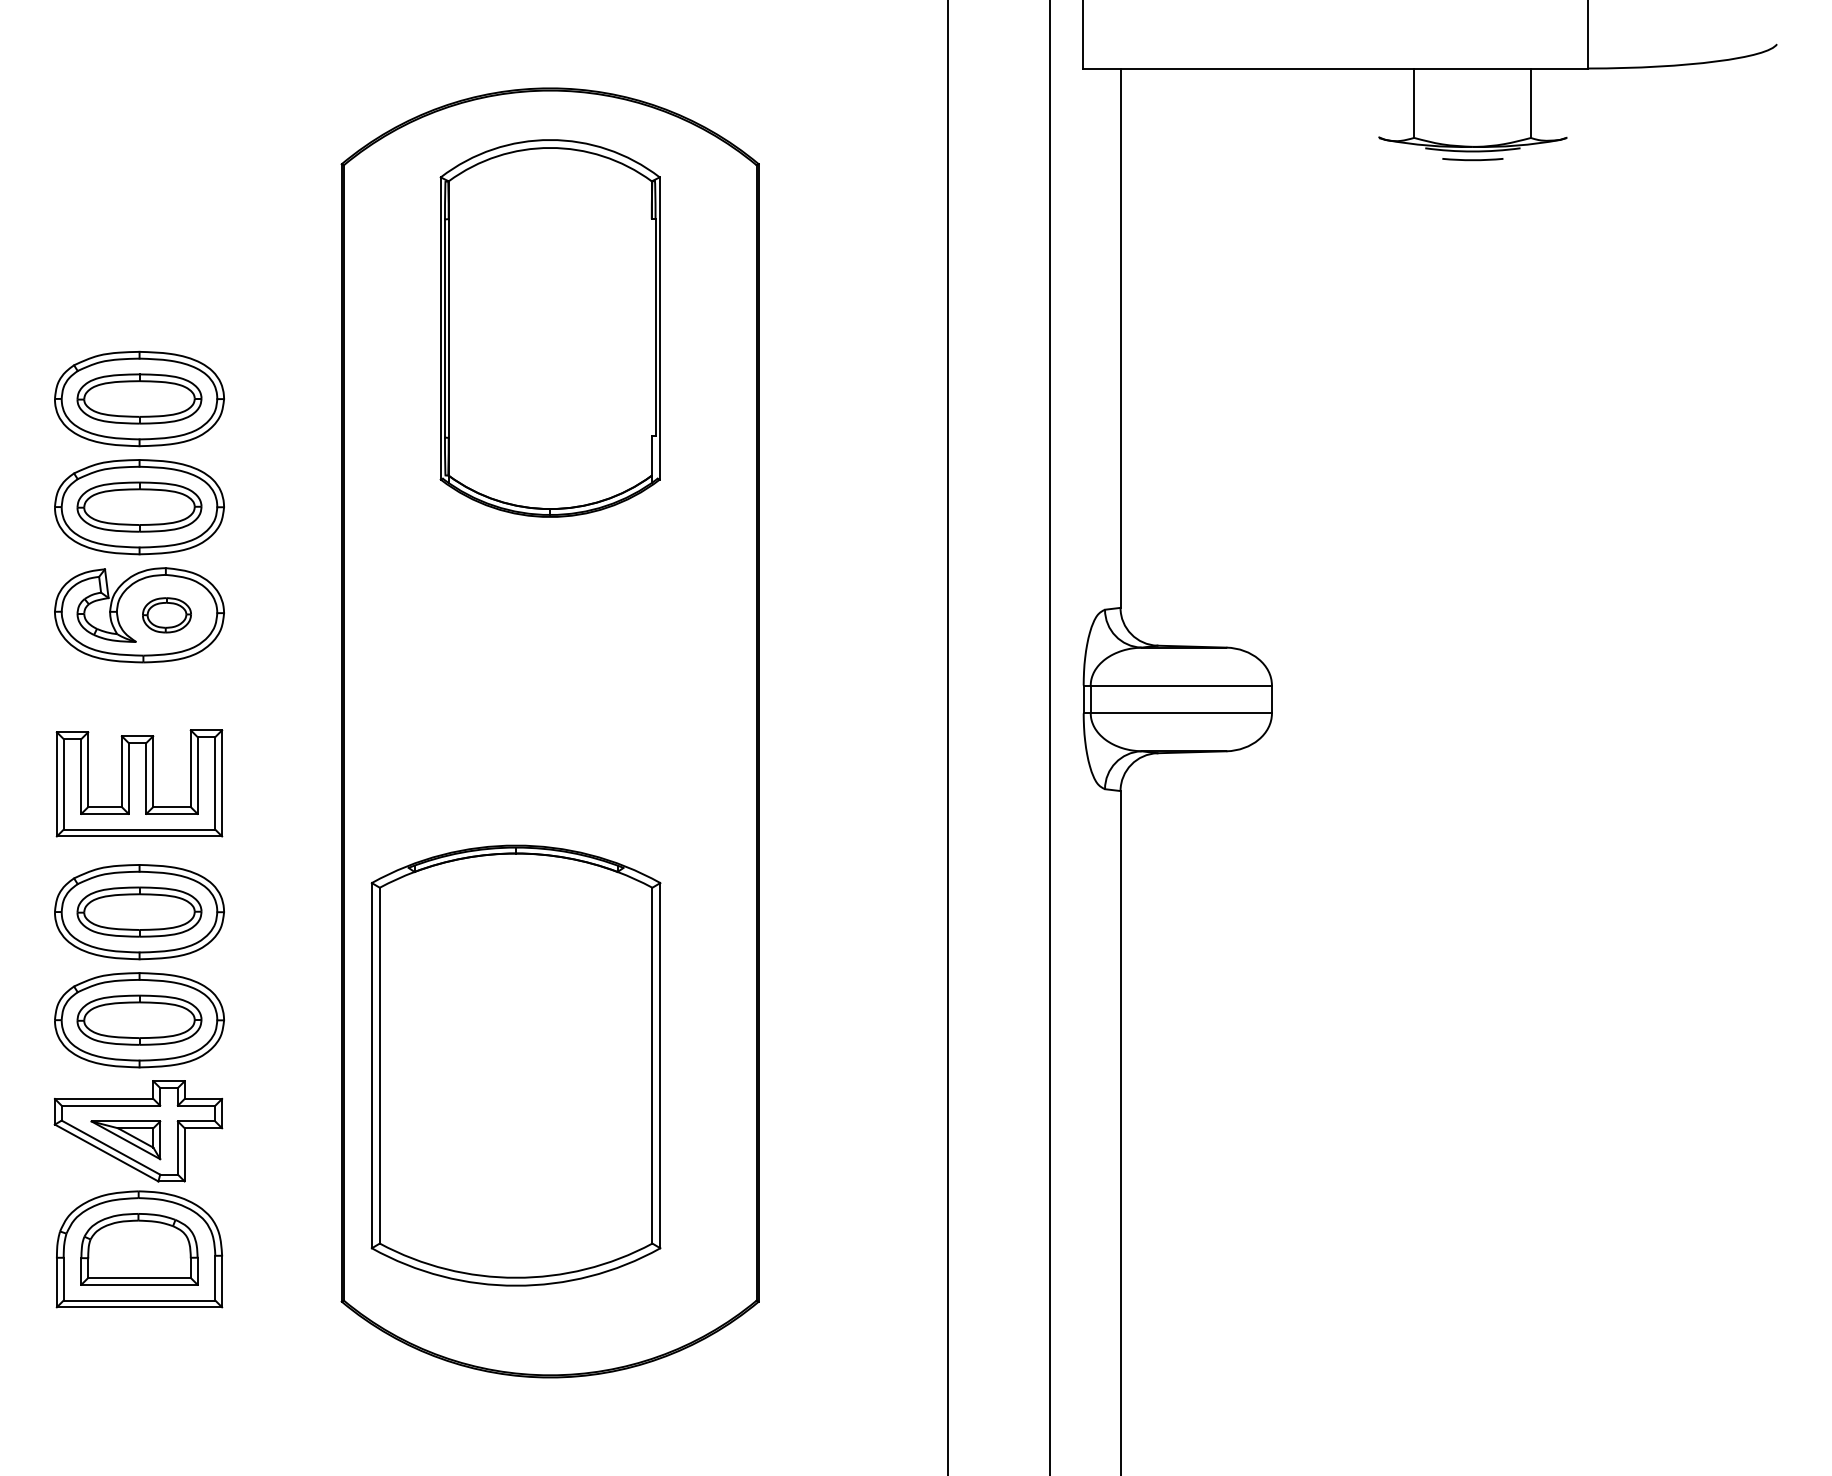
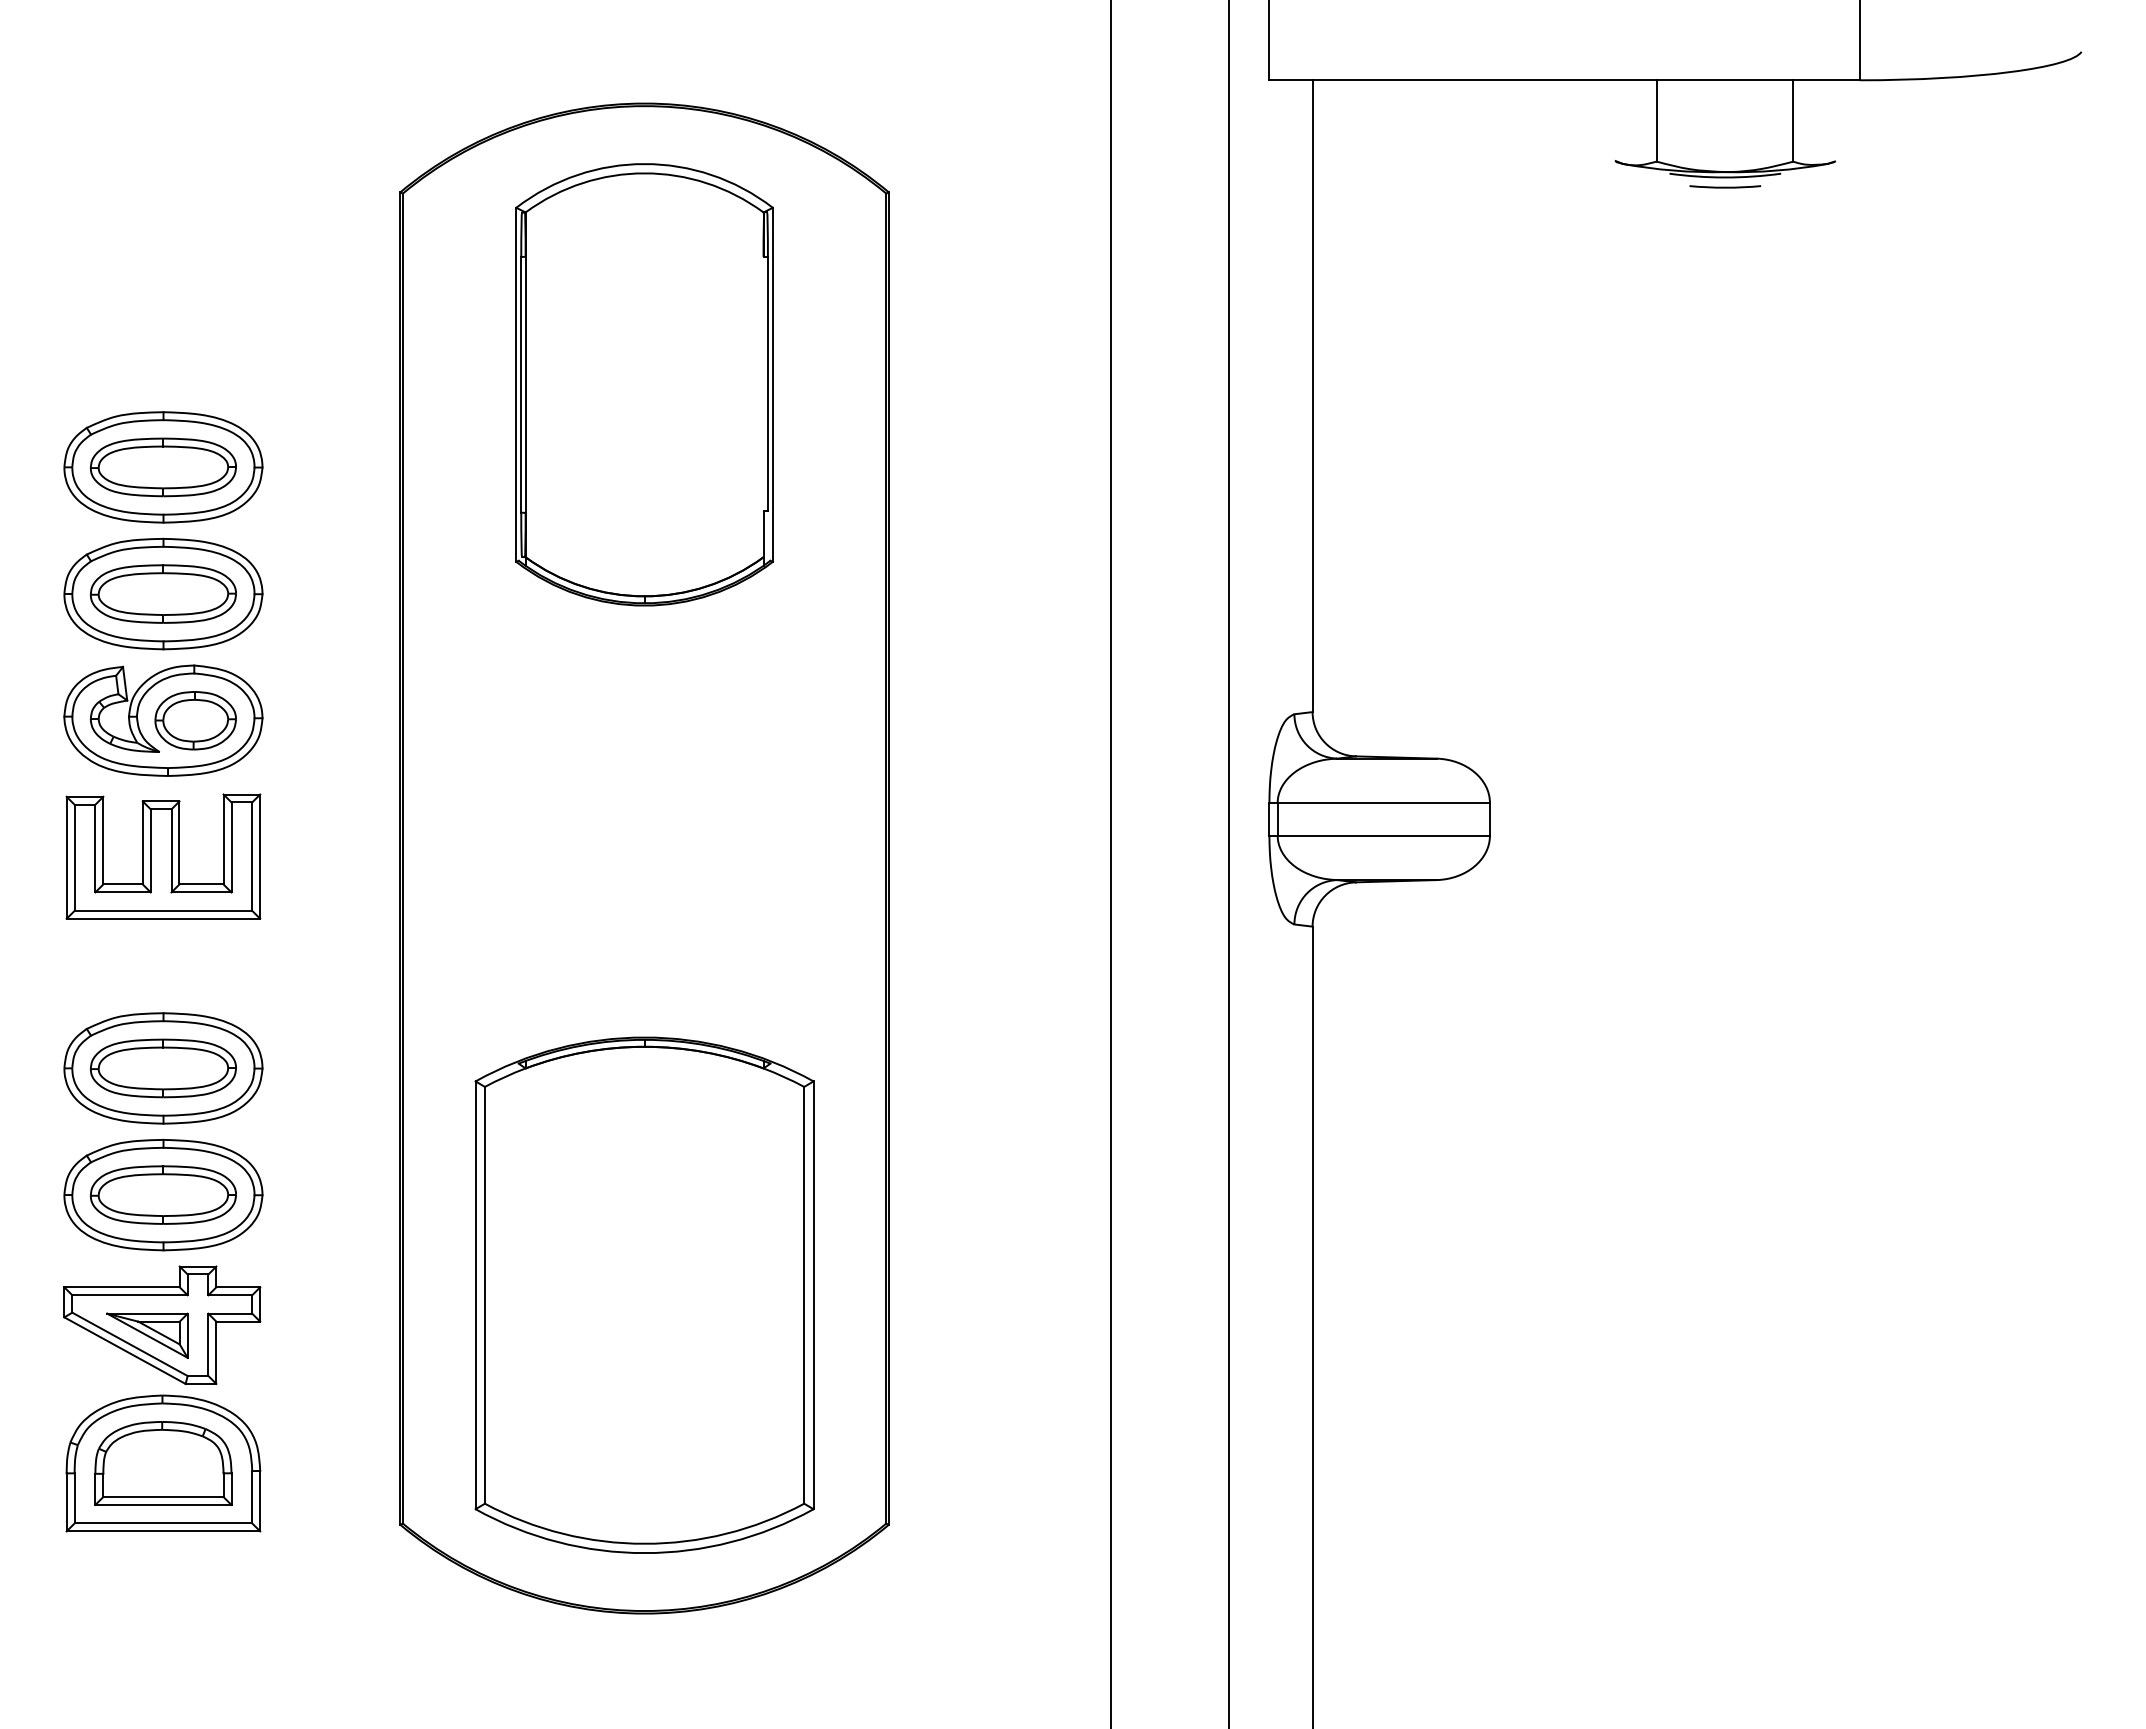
part: (166, 615) -> (195, 720), size x1.43
part: (139, 783) -> (163, 856), moved
part: (516, 1064) -> (644, 1294), moved

